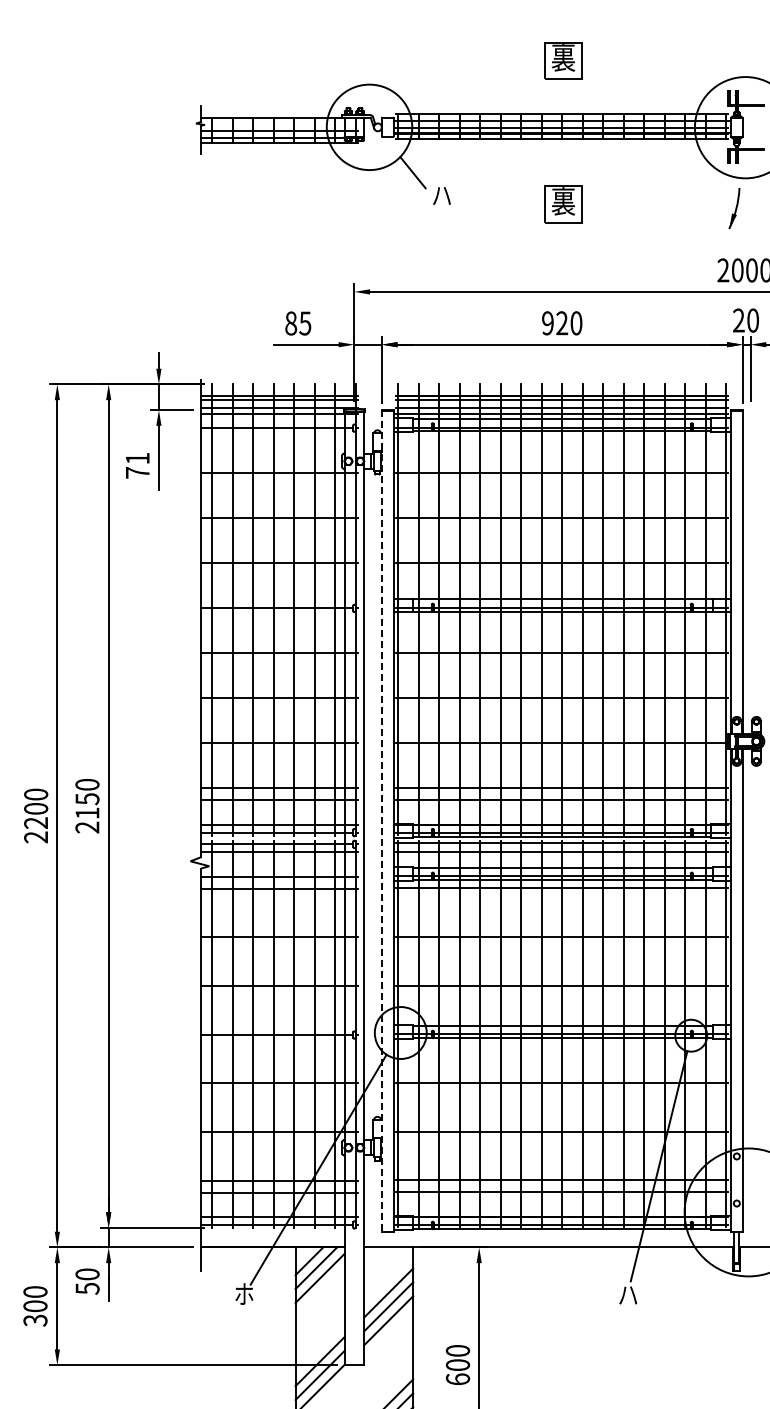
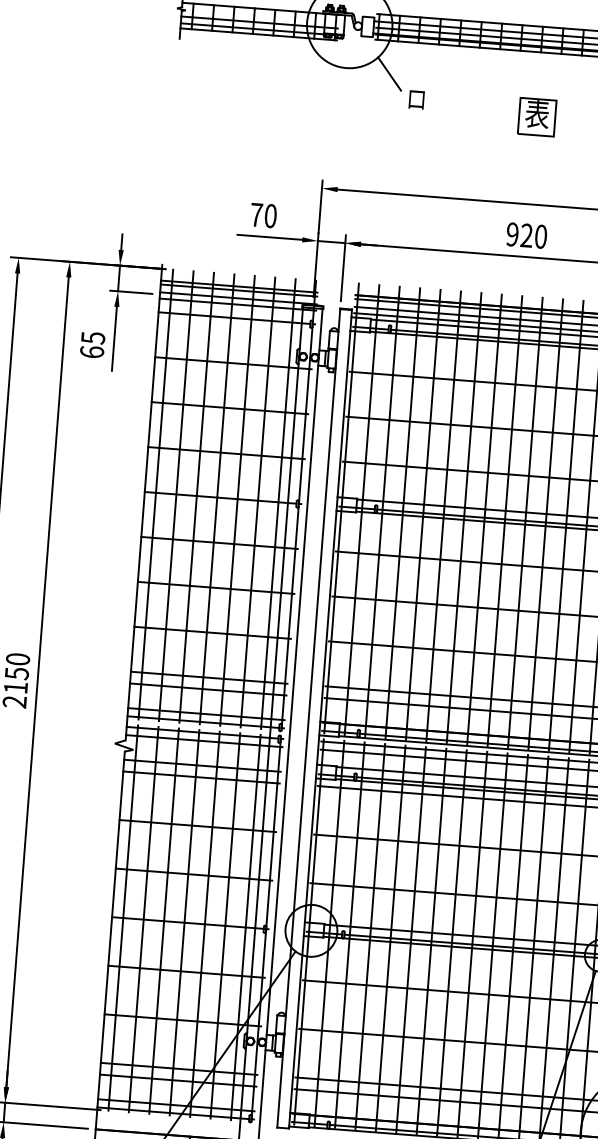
text: (441, 196) -> (416, 99), ハ -> ロ
text: (563, 201) -> (537, 114), 裏 -> 表
text: (298, 323) -> (263, 215), 85 -> 70
text: (137, 465) -> (92, 344), 71 -> 65
line: (381, 821) -> (308, 718), dashed -> solid

